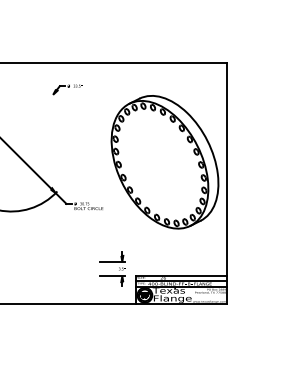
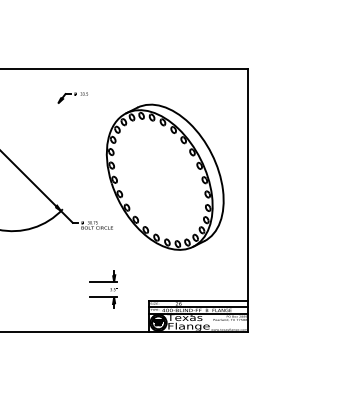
part: (164, 162) -> (164, 177), moved
part: (112, 268) -> (103, 289), moved

